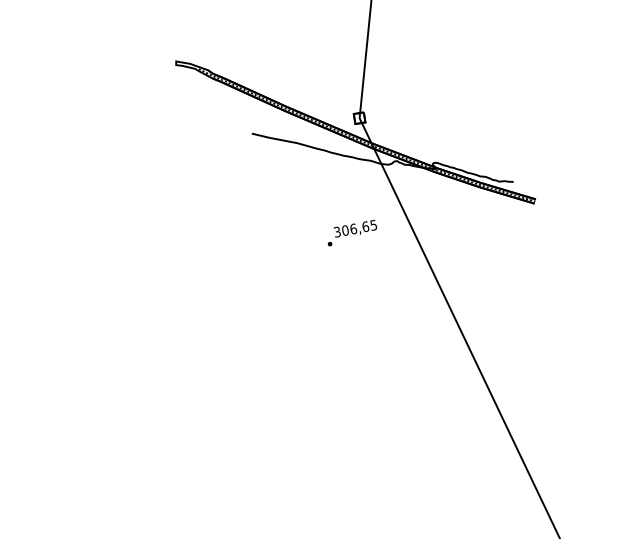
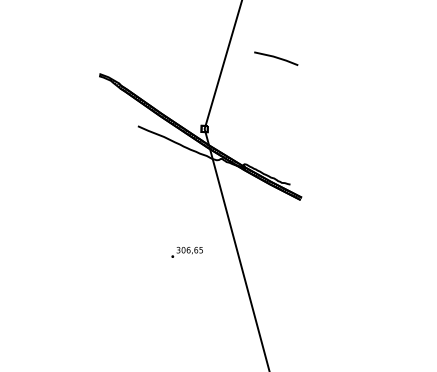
text: (350, 233) -> (186, 252), moved

